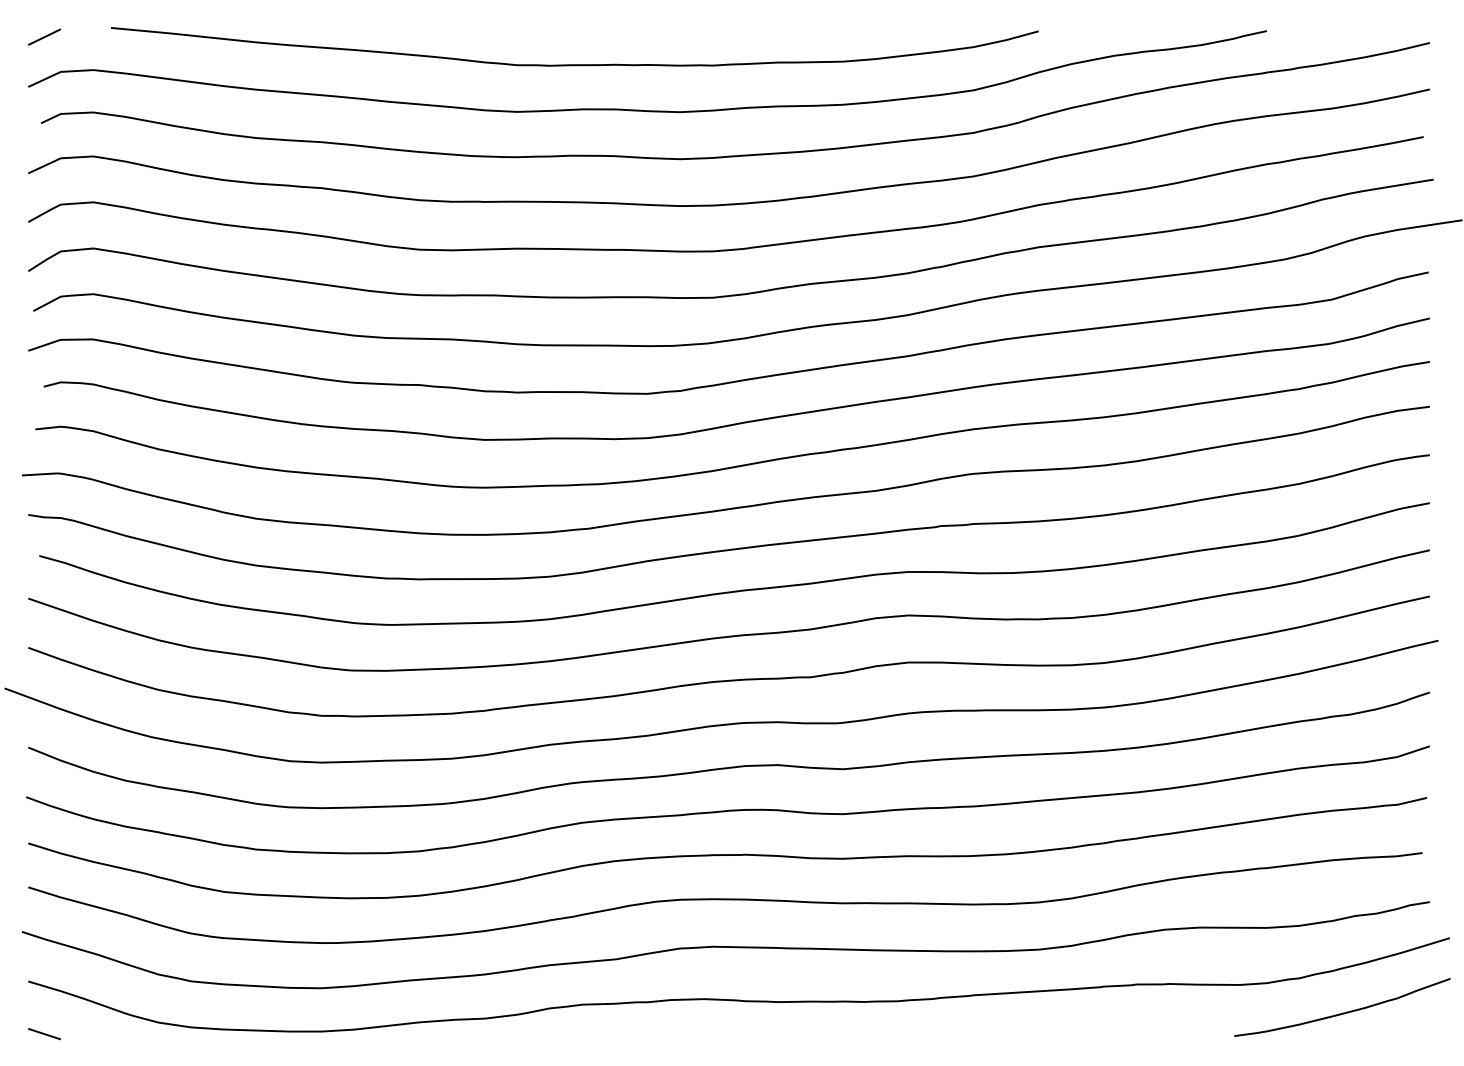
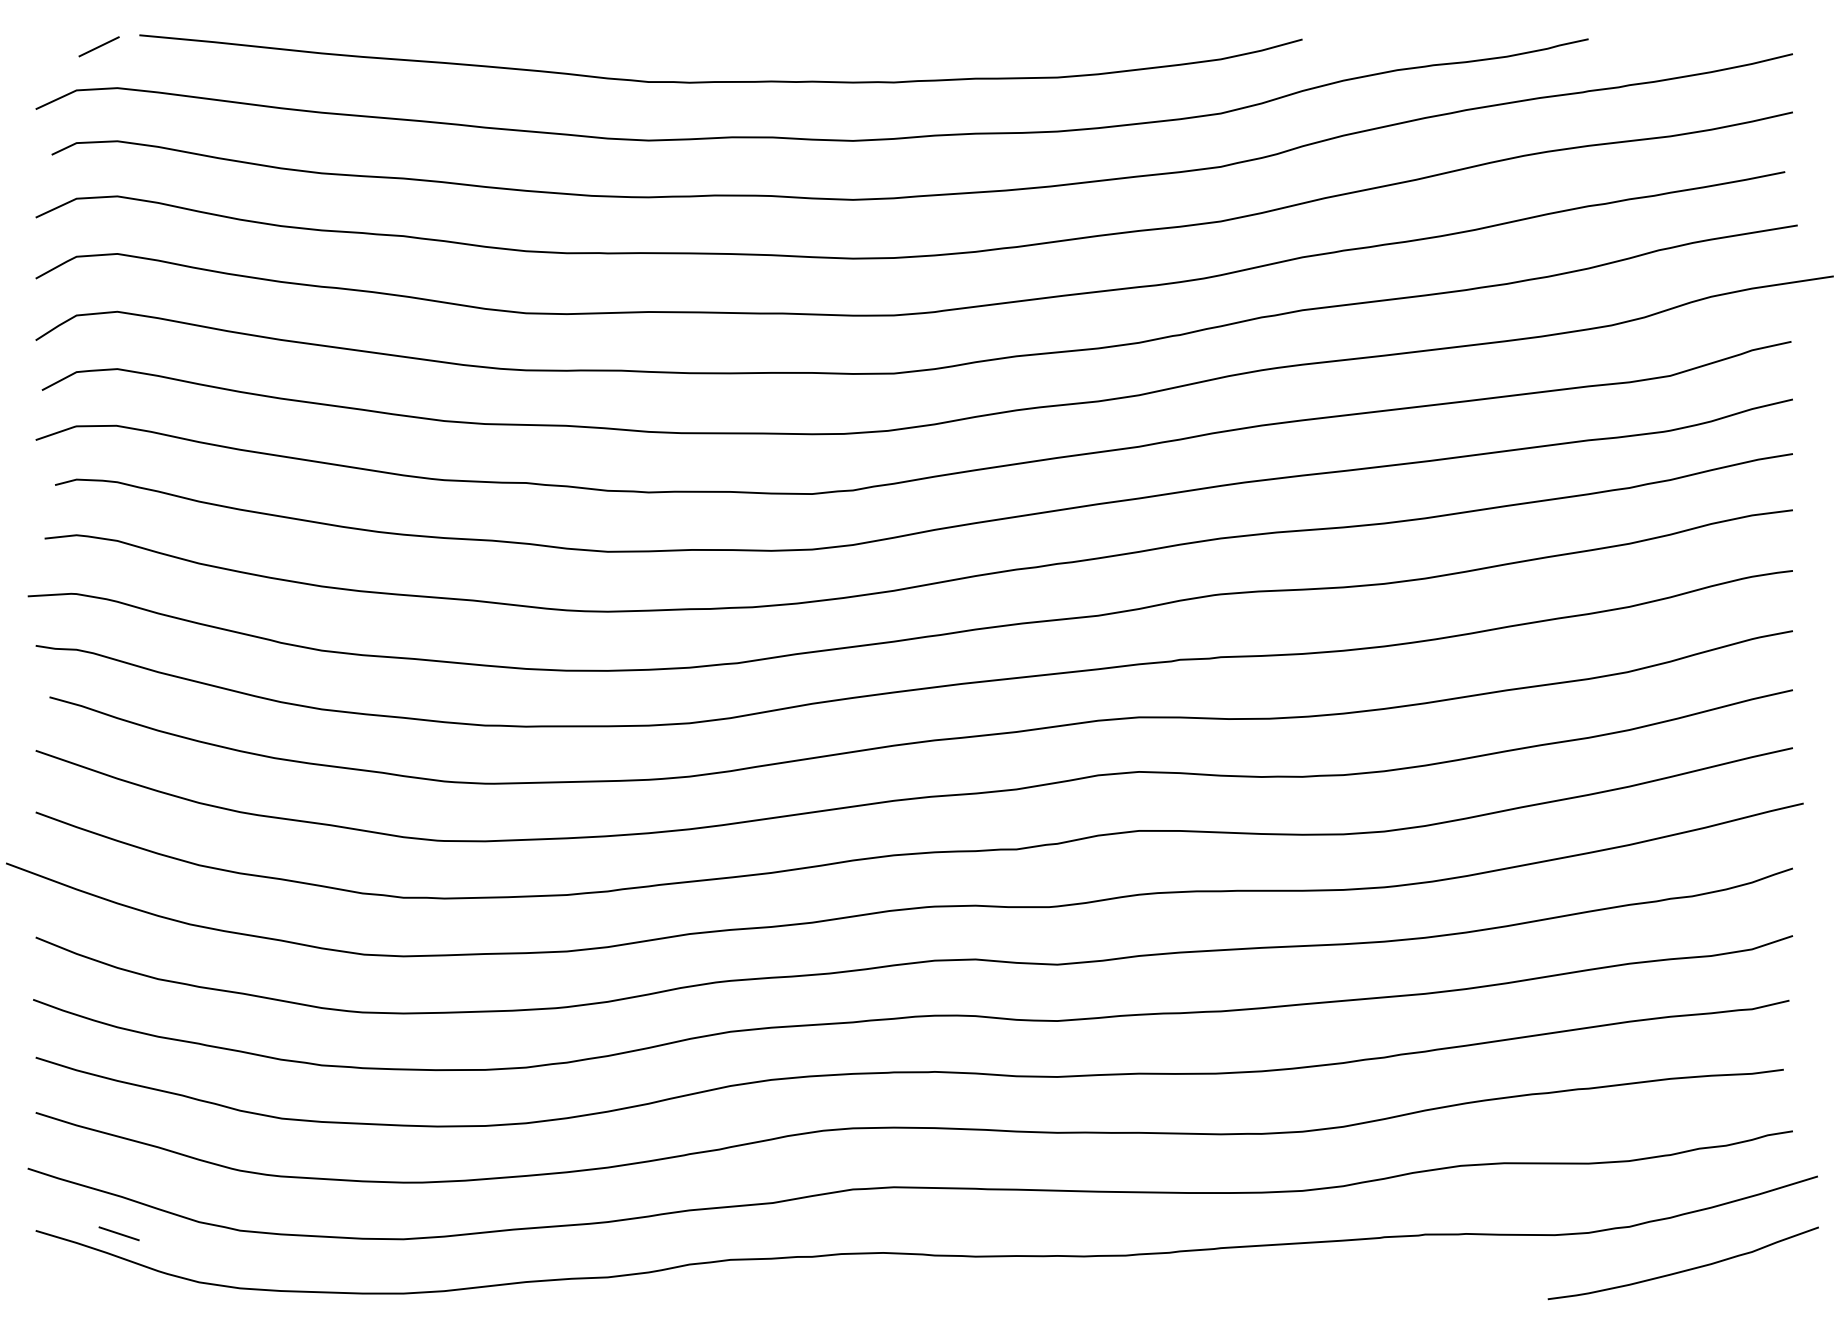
line: (44, 36) -> (98, 46), moved
line: (44, 1033) -> (118, 1233), moved

